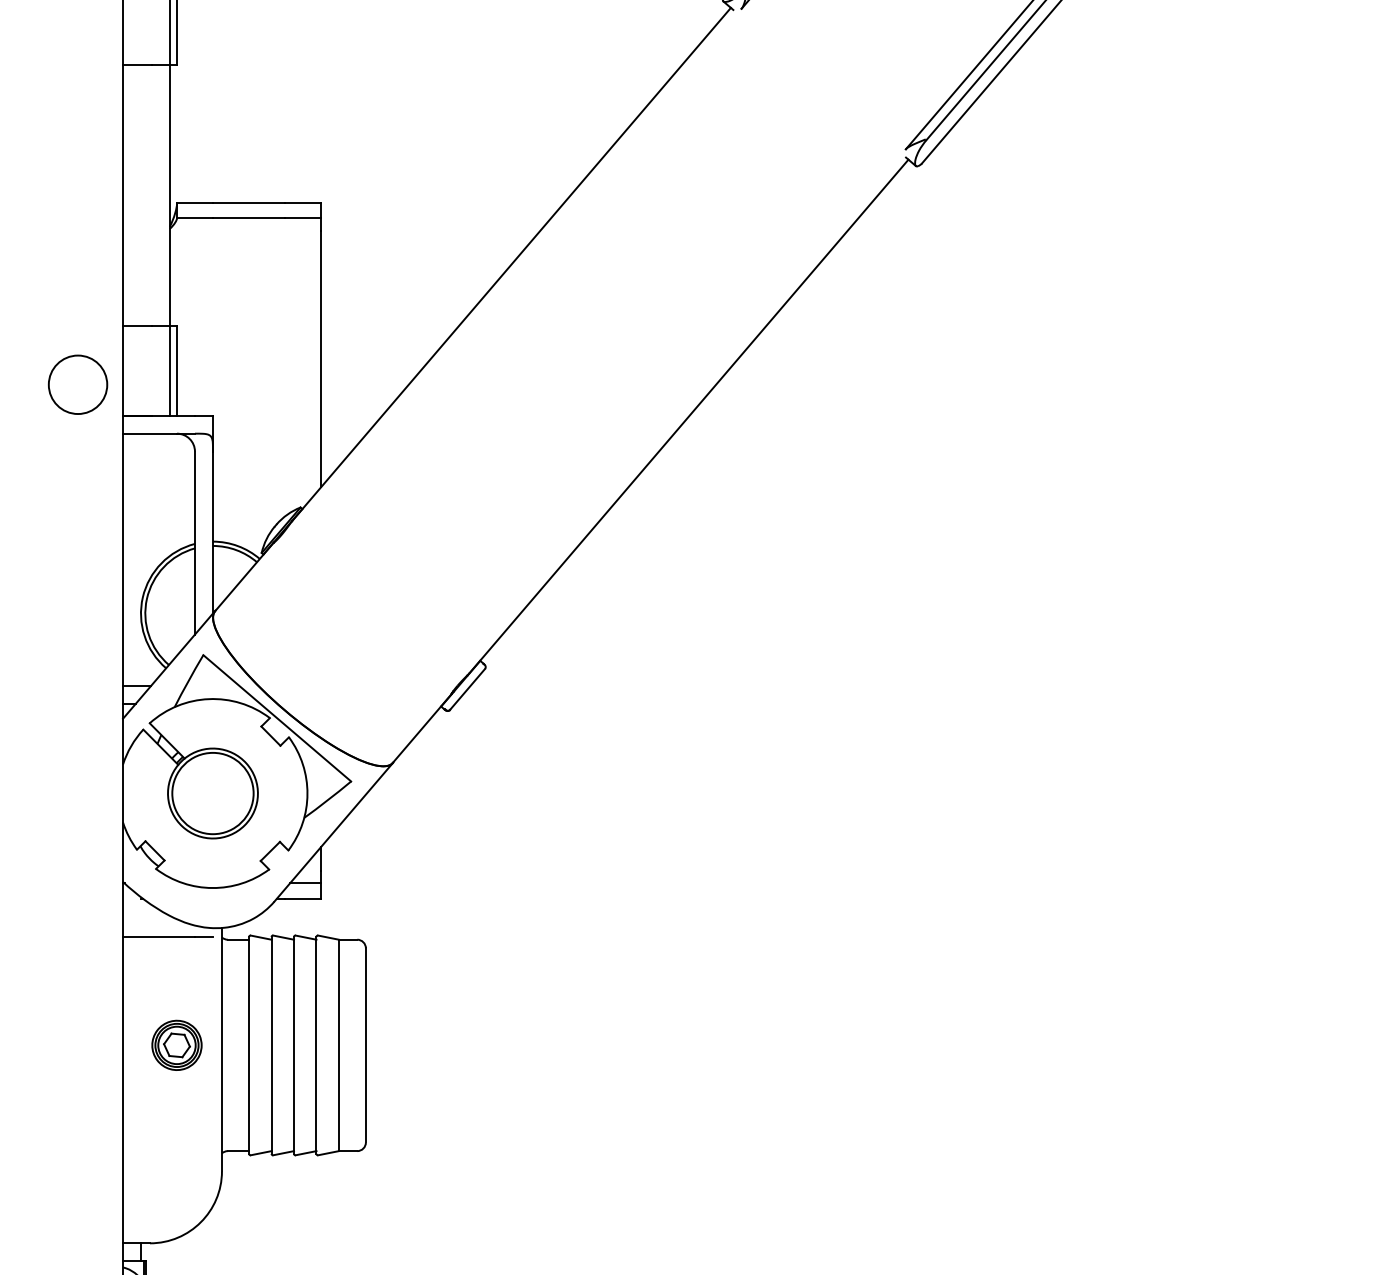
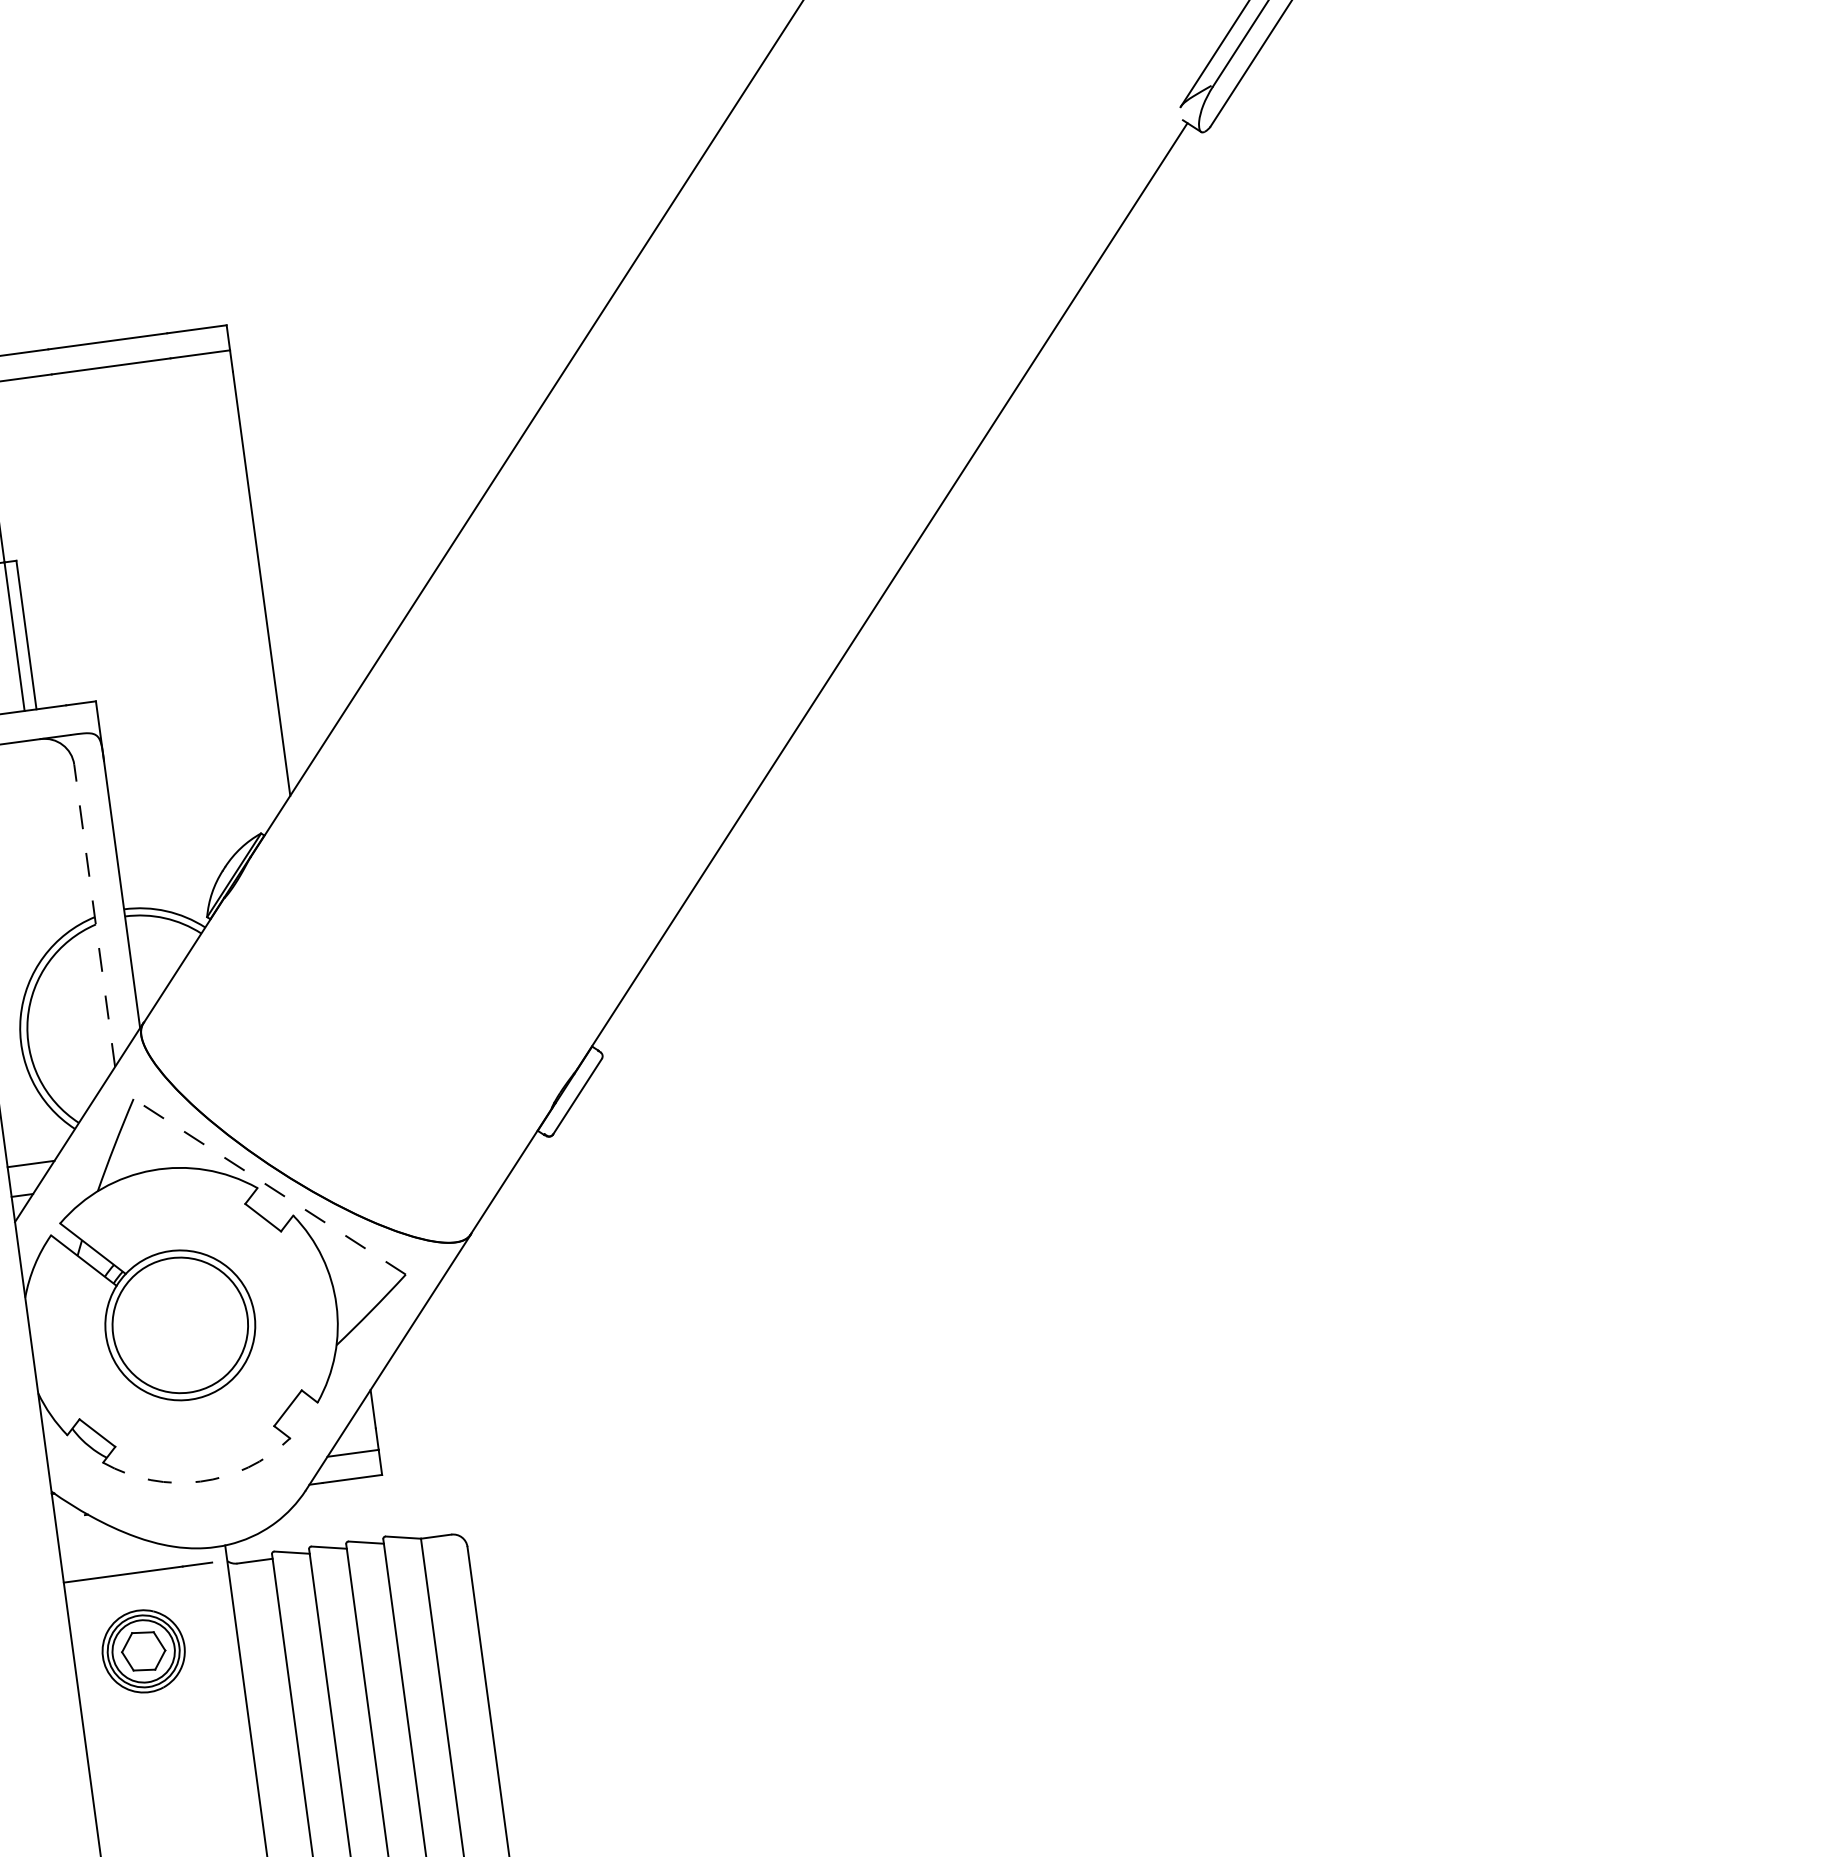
line: (194, 542) -> (93, 914), solid -> dashed
line: (276, 717) -> (268, 1185), solid -> dashed
arc: (212, 888) -> (200, 1482), solid -> dashed
part: (176, 1044) -> (142, 1649), moved

